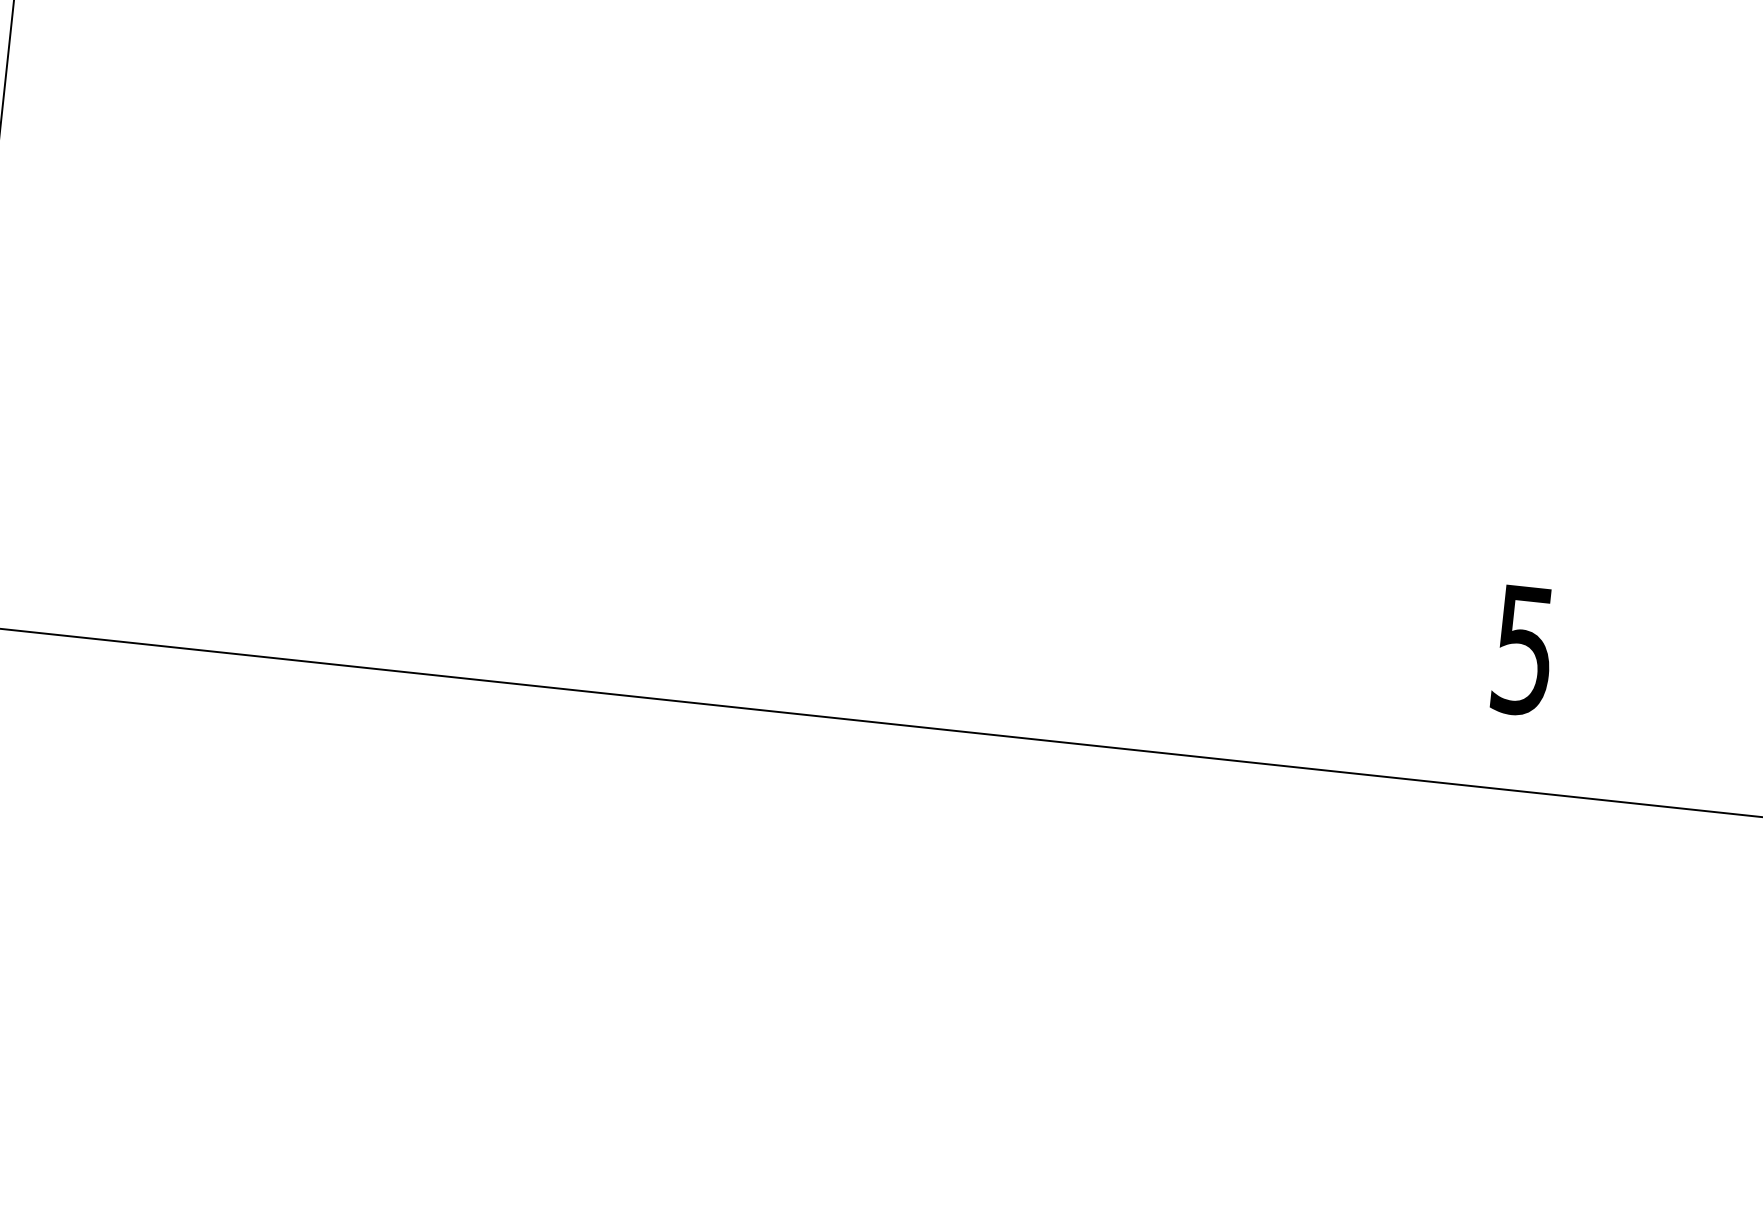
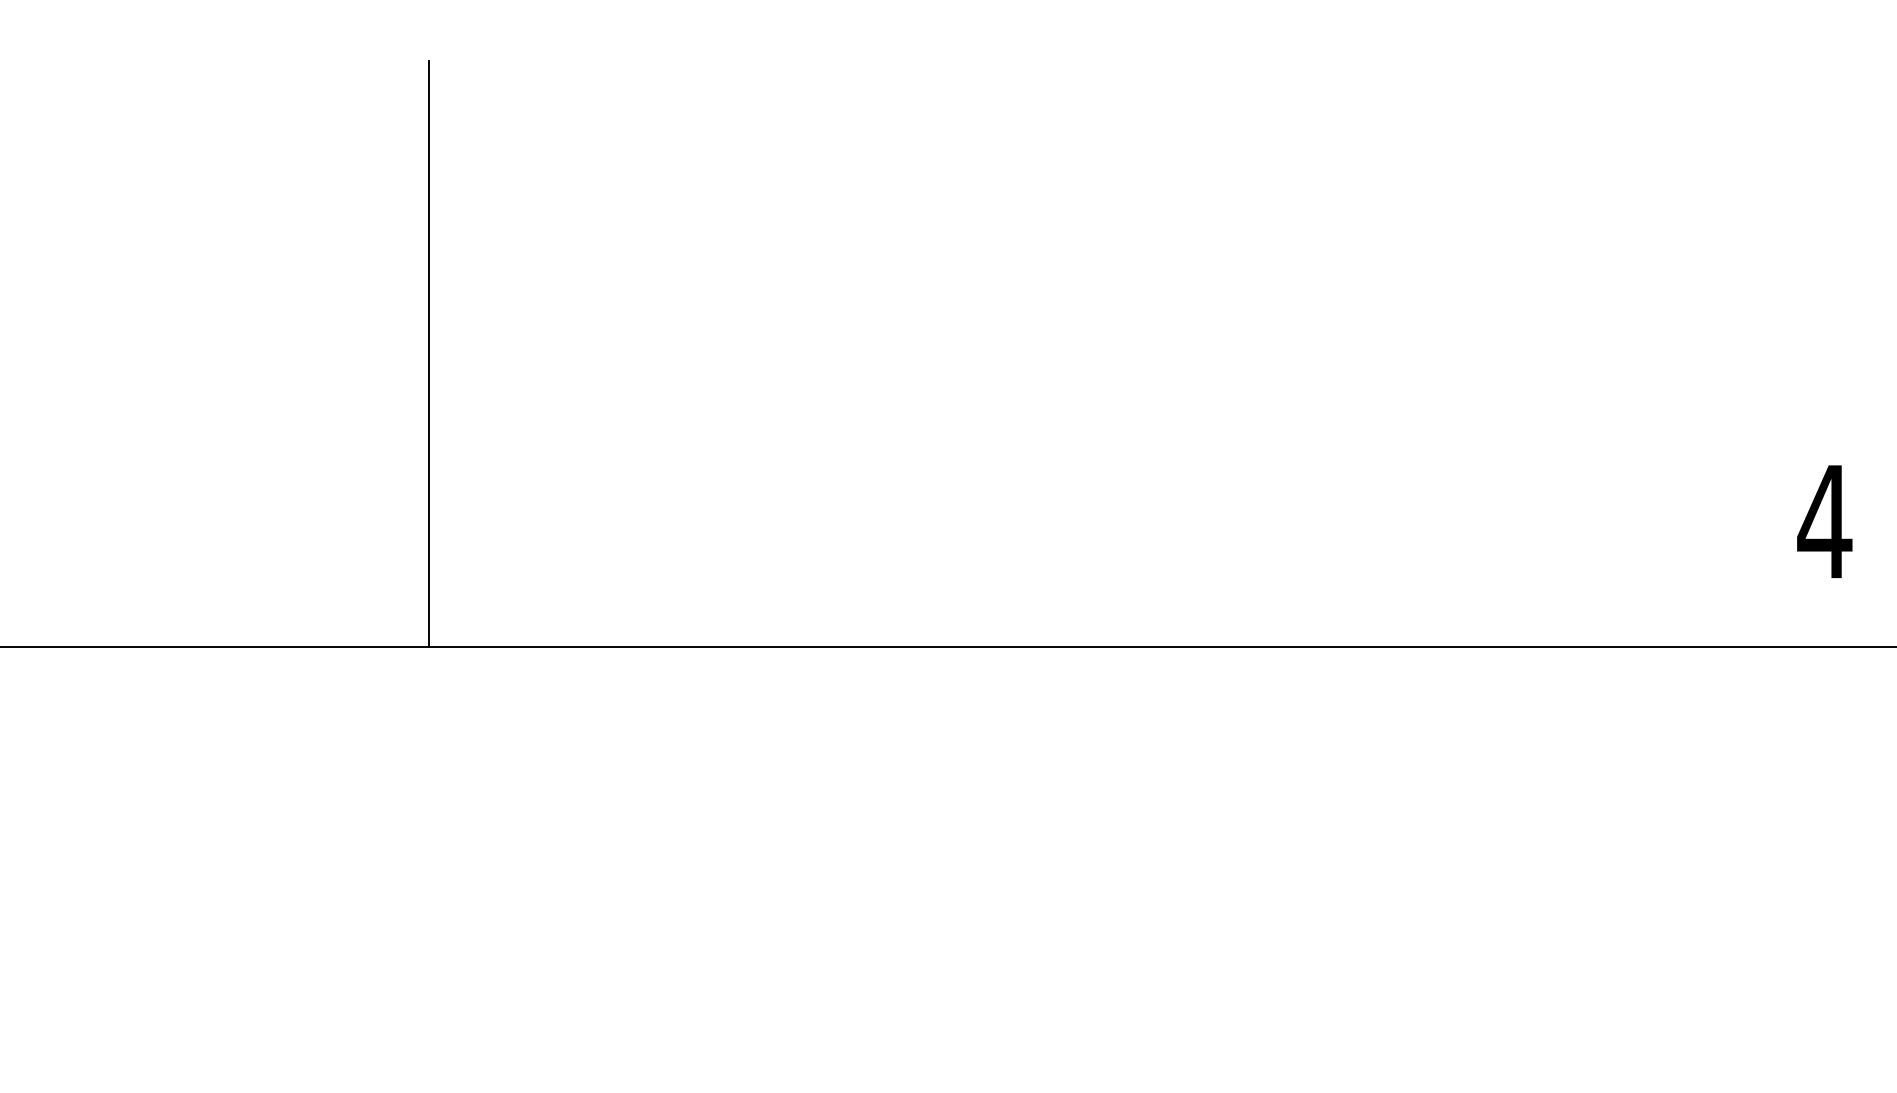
text: (1523, 651) -> (1824, 522), 5 -> 4

